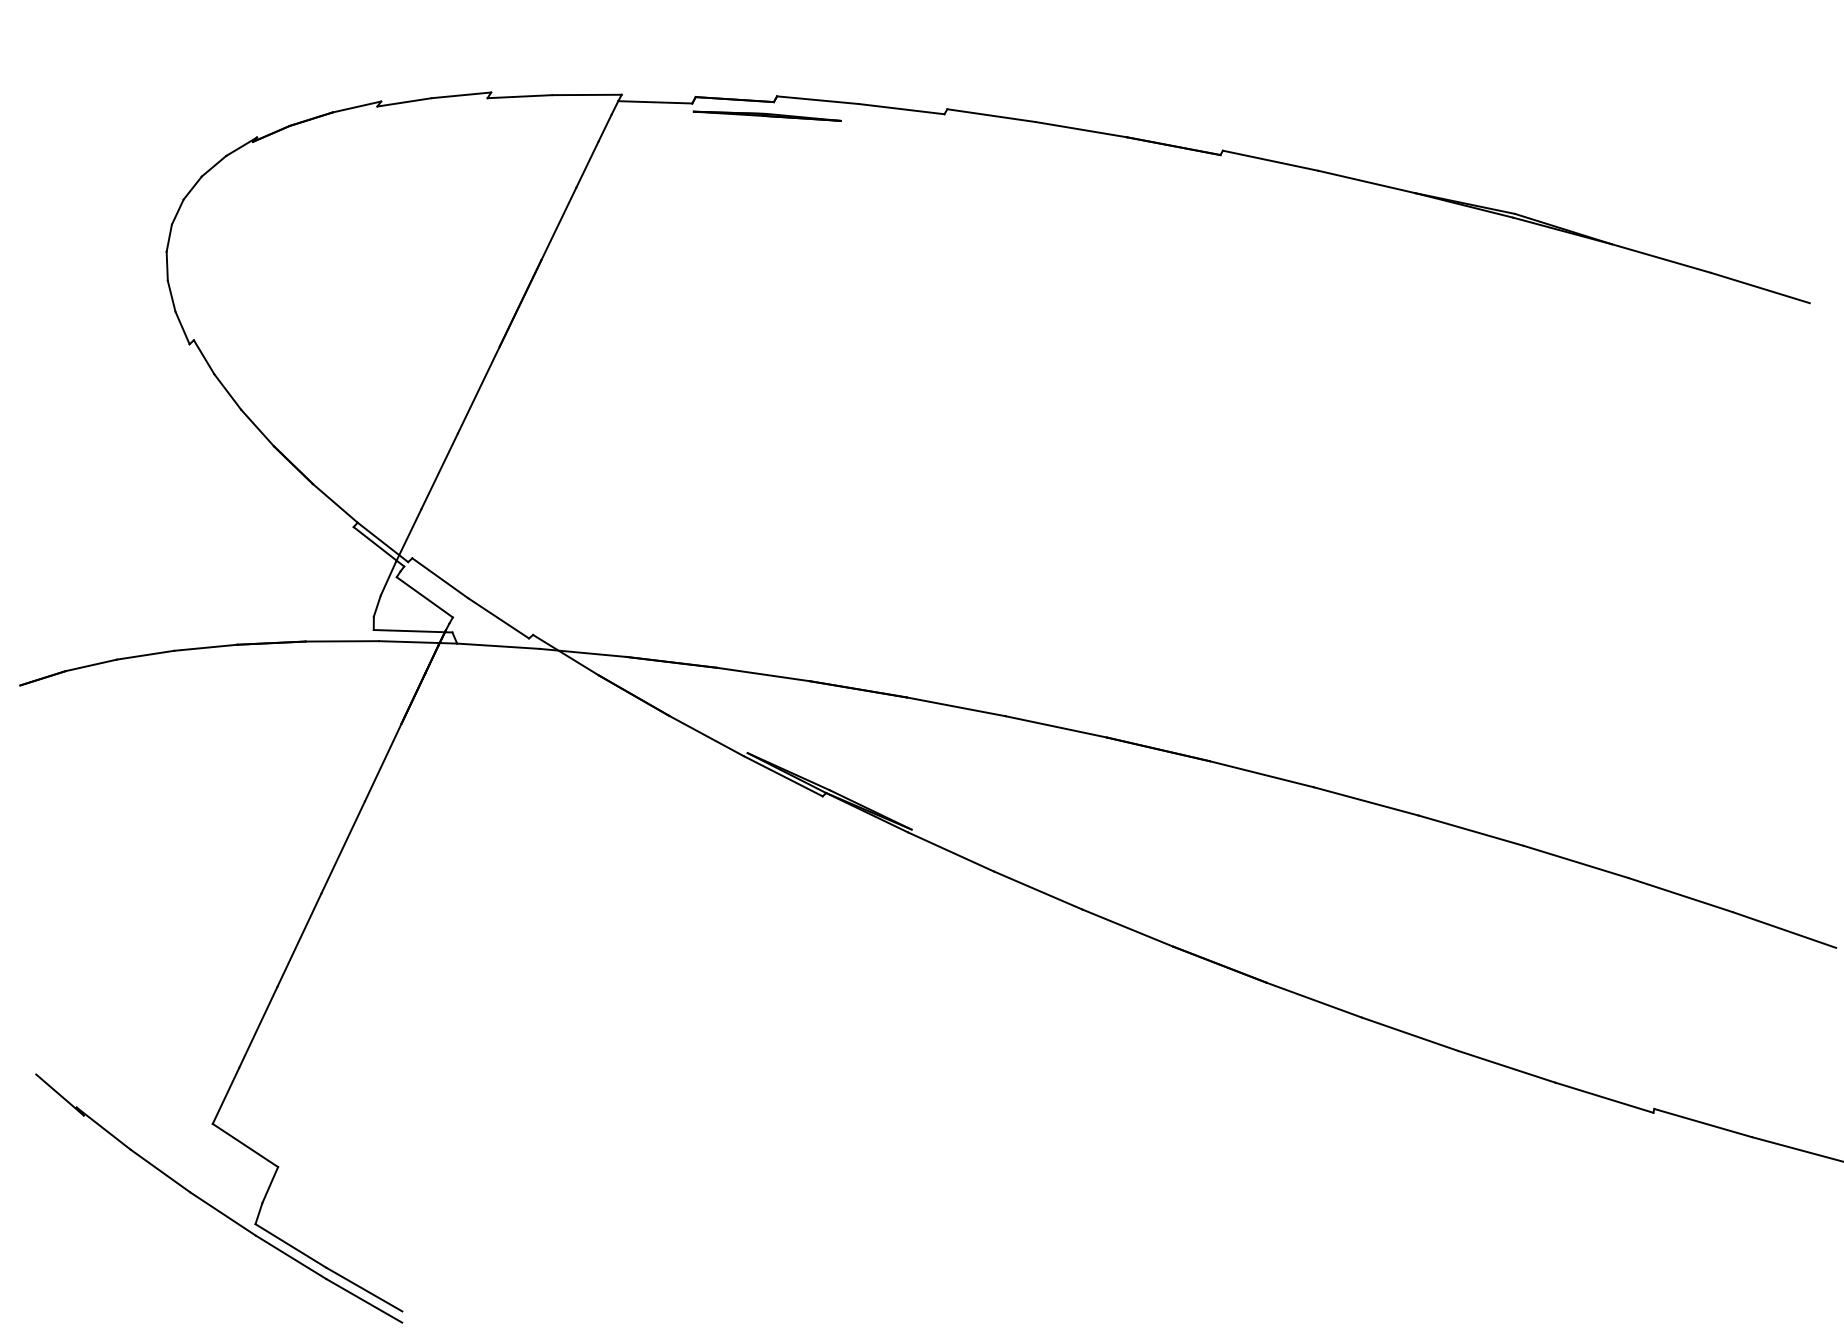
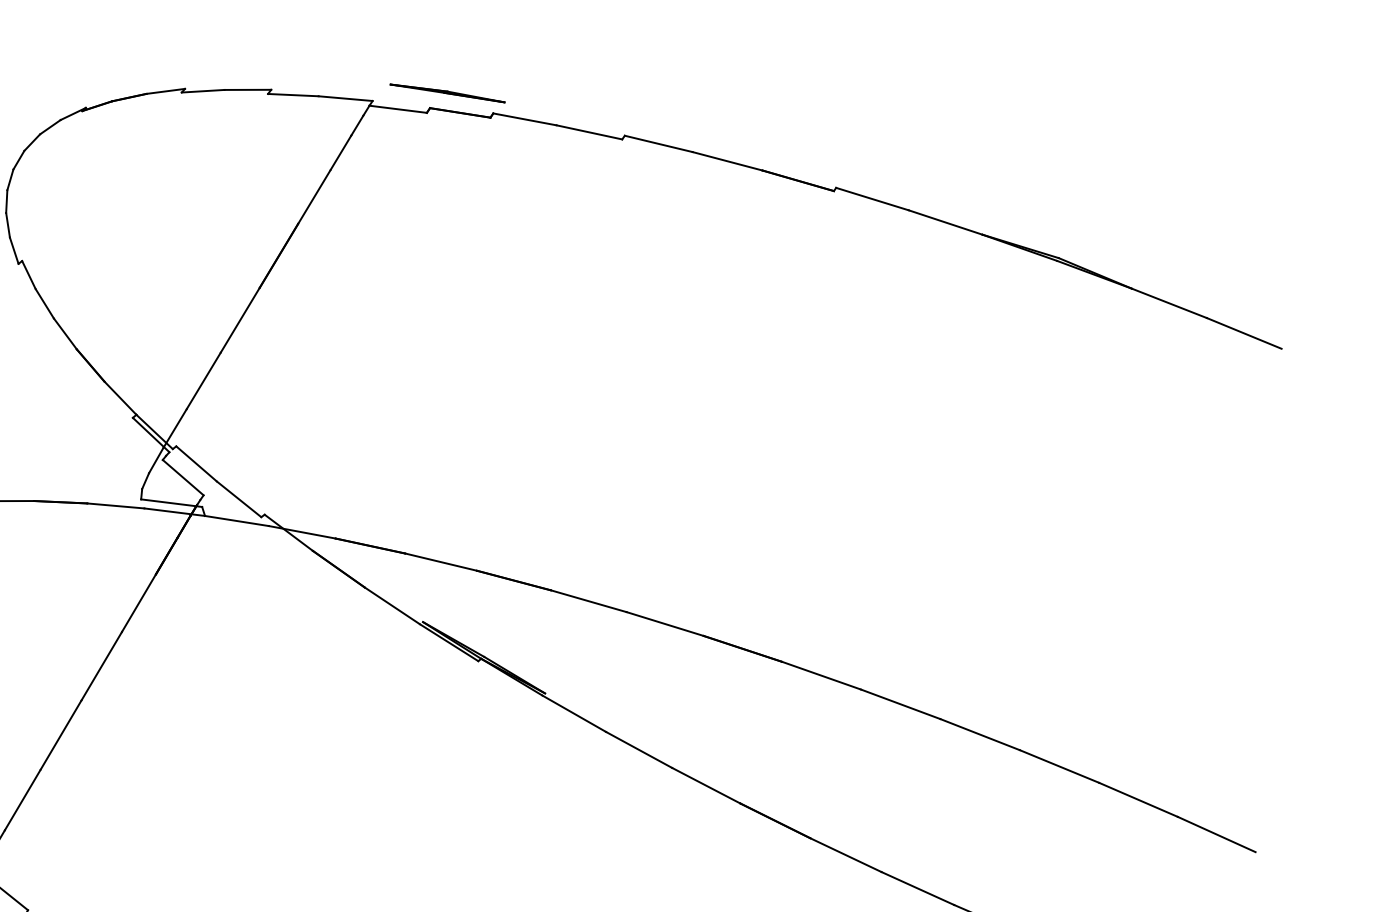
part: (766, 115) -> (446, 92), moved

